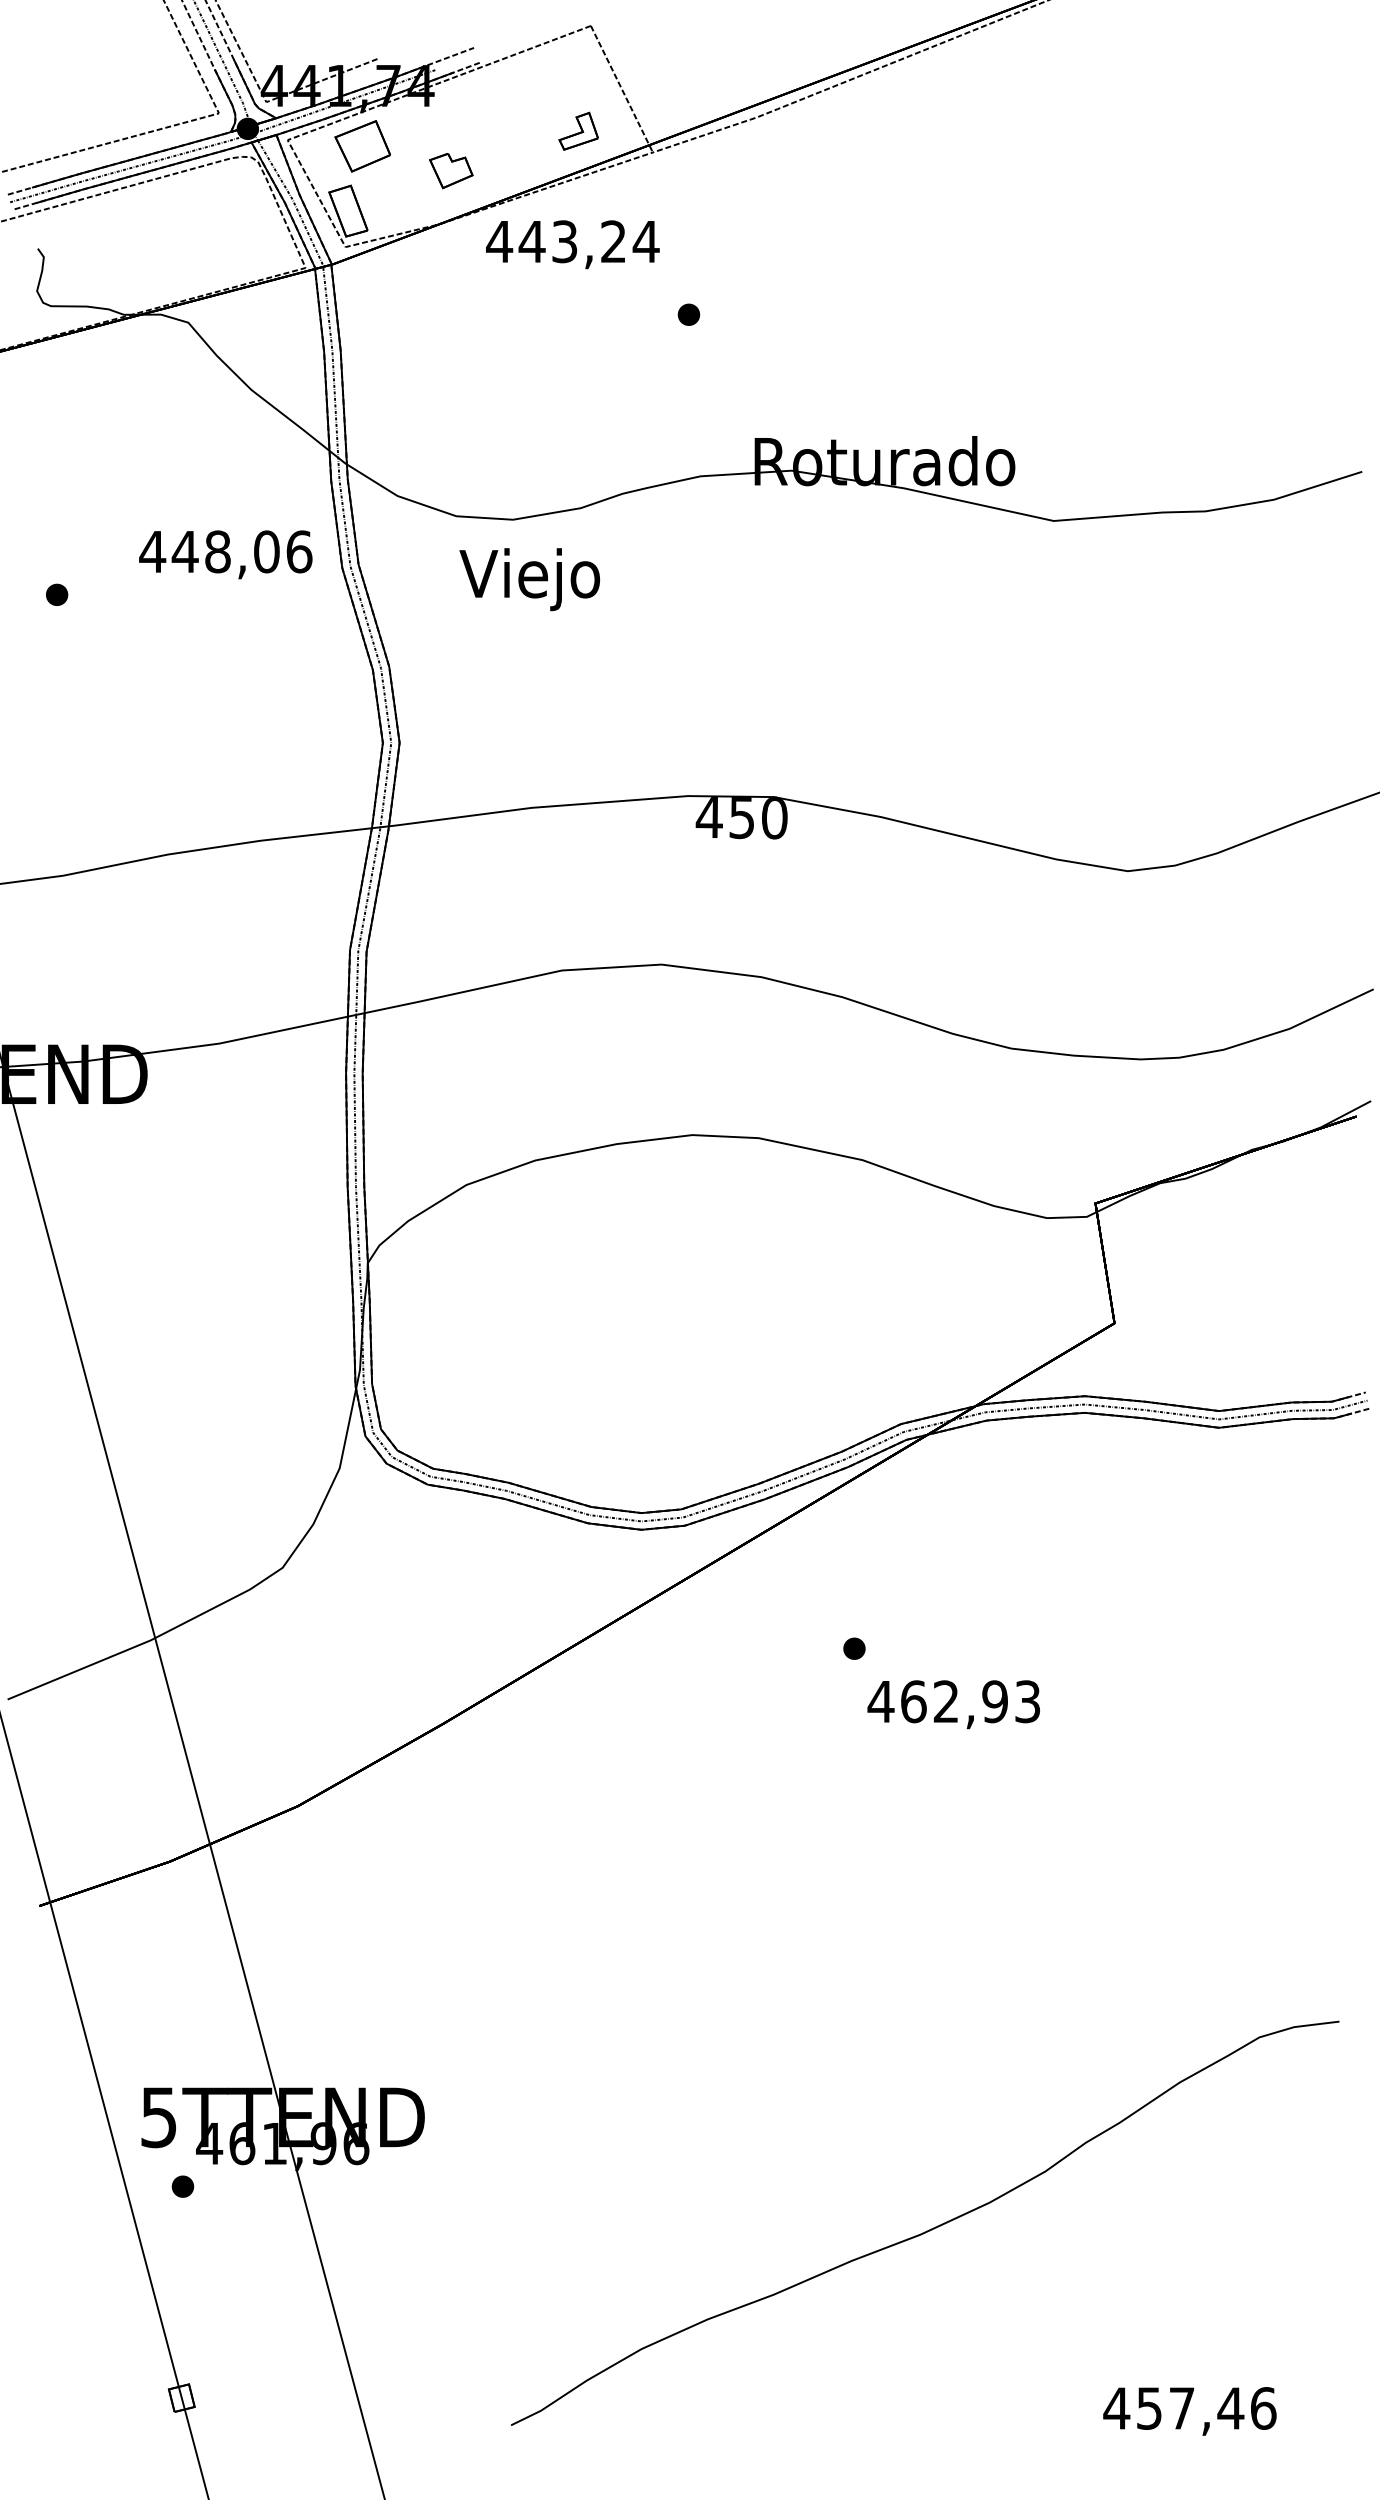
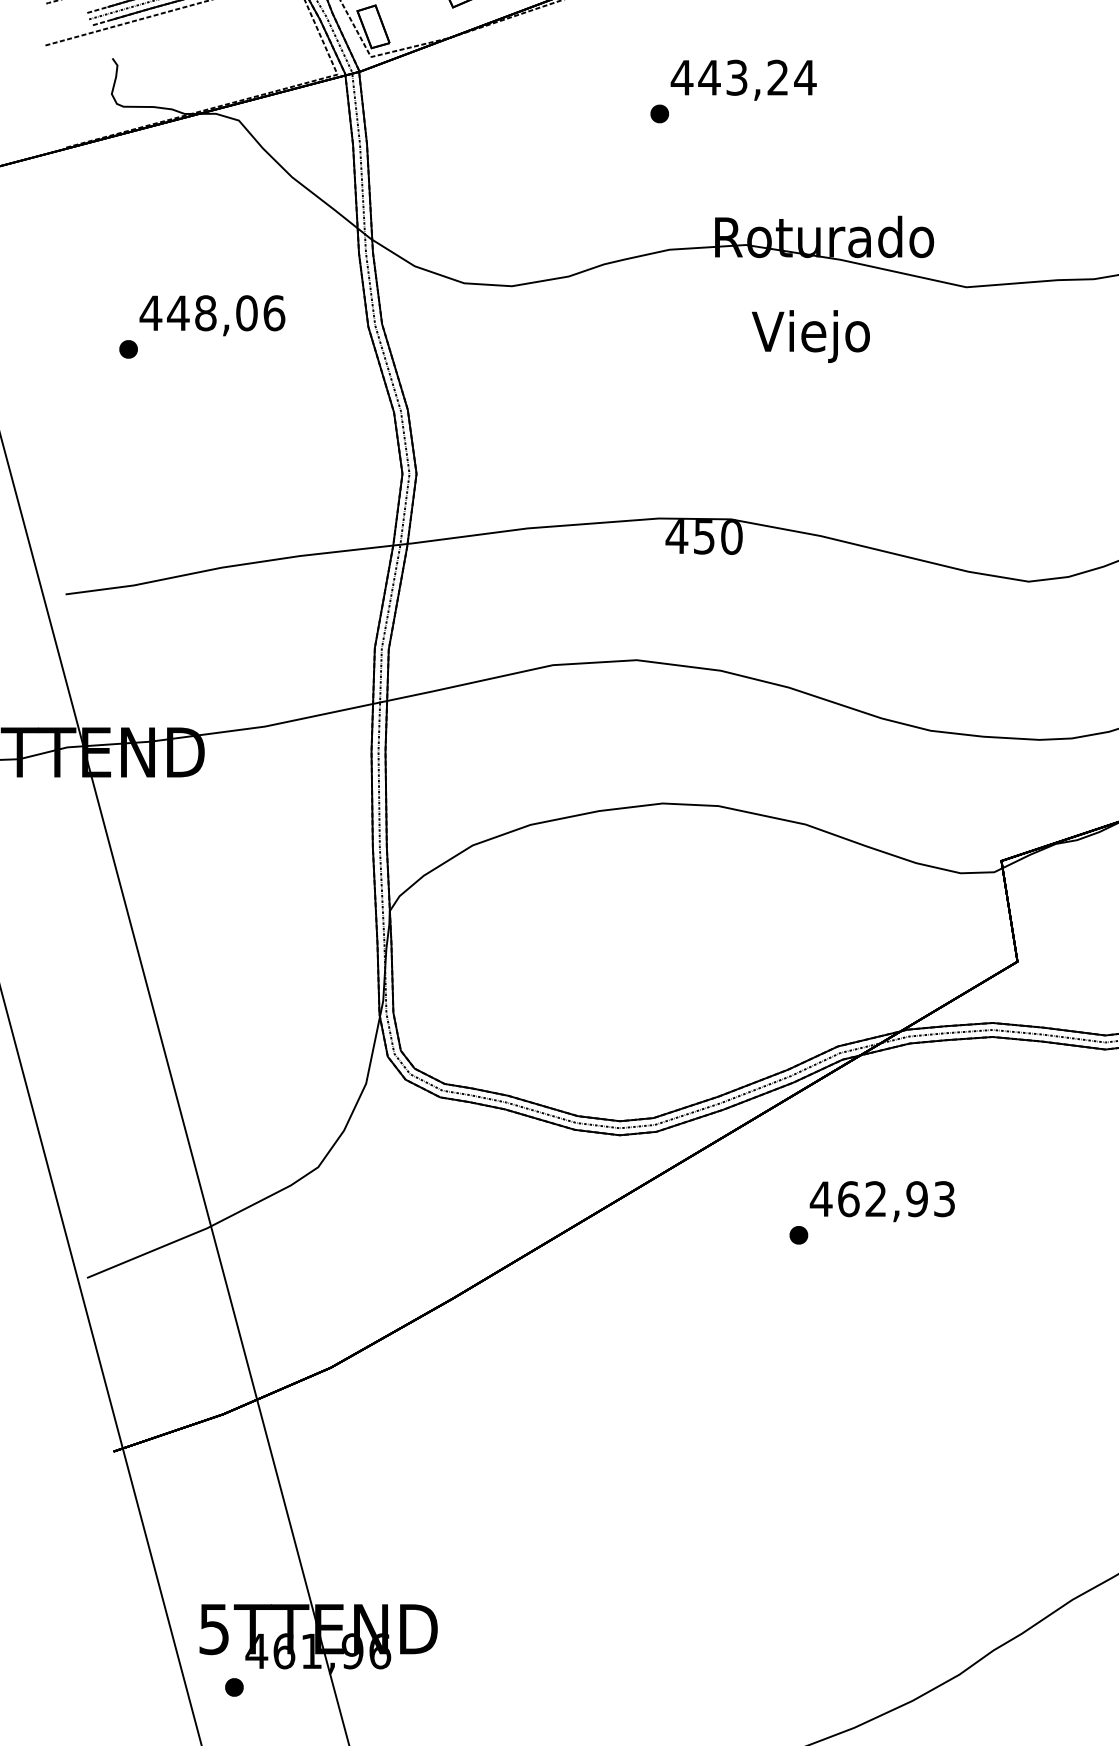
text: (572, 244) -> (743, 80), moved
text: (225, 554) -> (212, 315), moved
text: (529, 579) -> (810, 336), moved
text: (953, 1704) -> (882, 1201), moved

